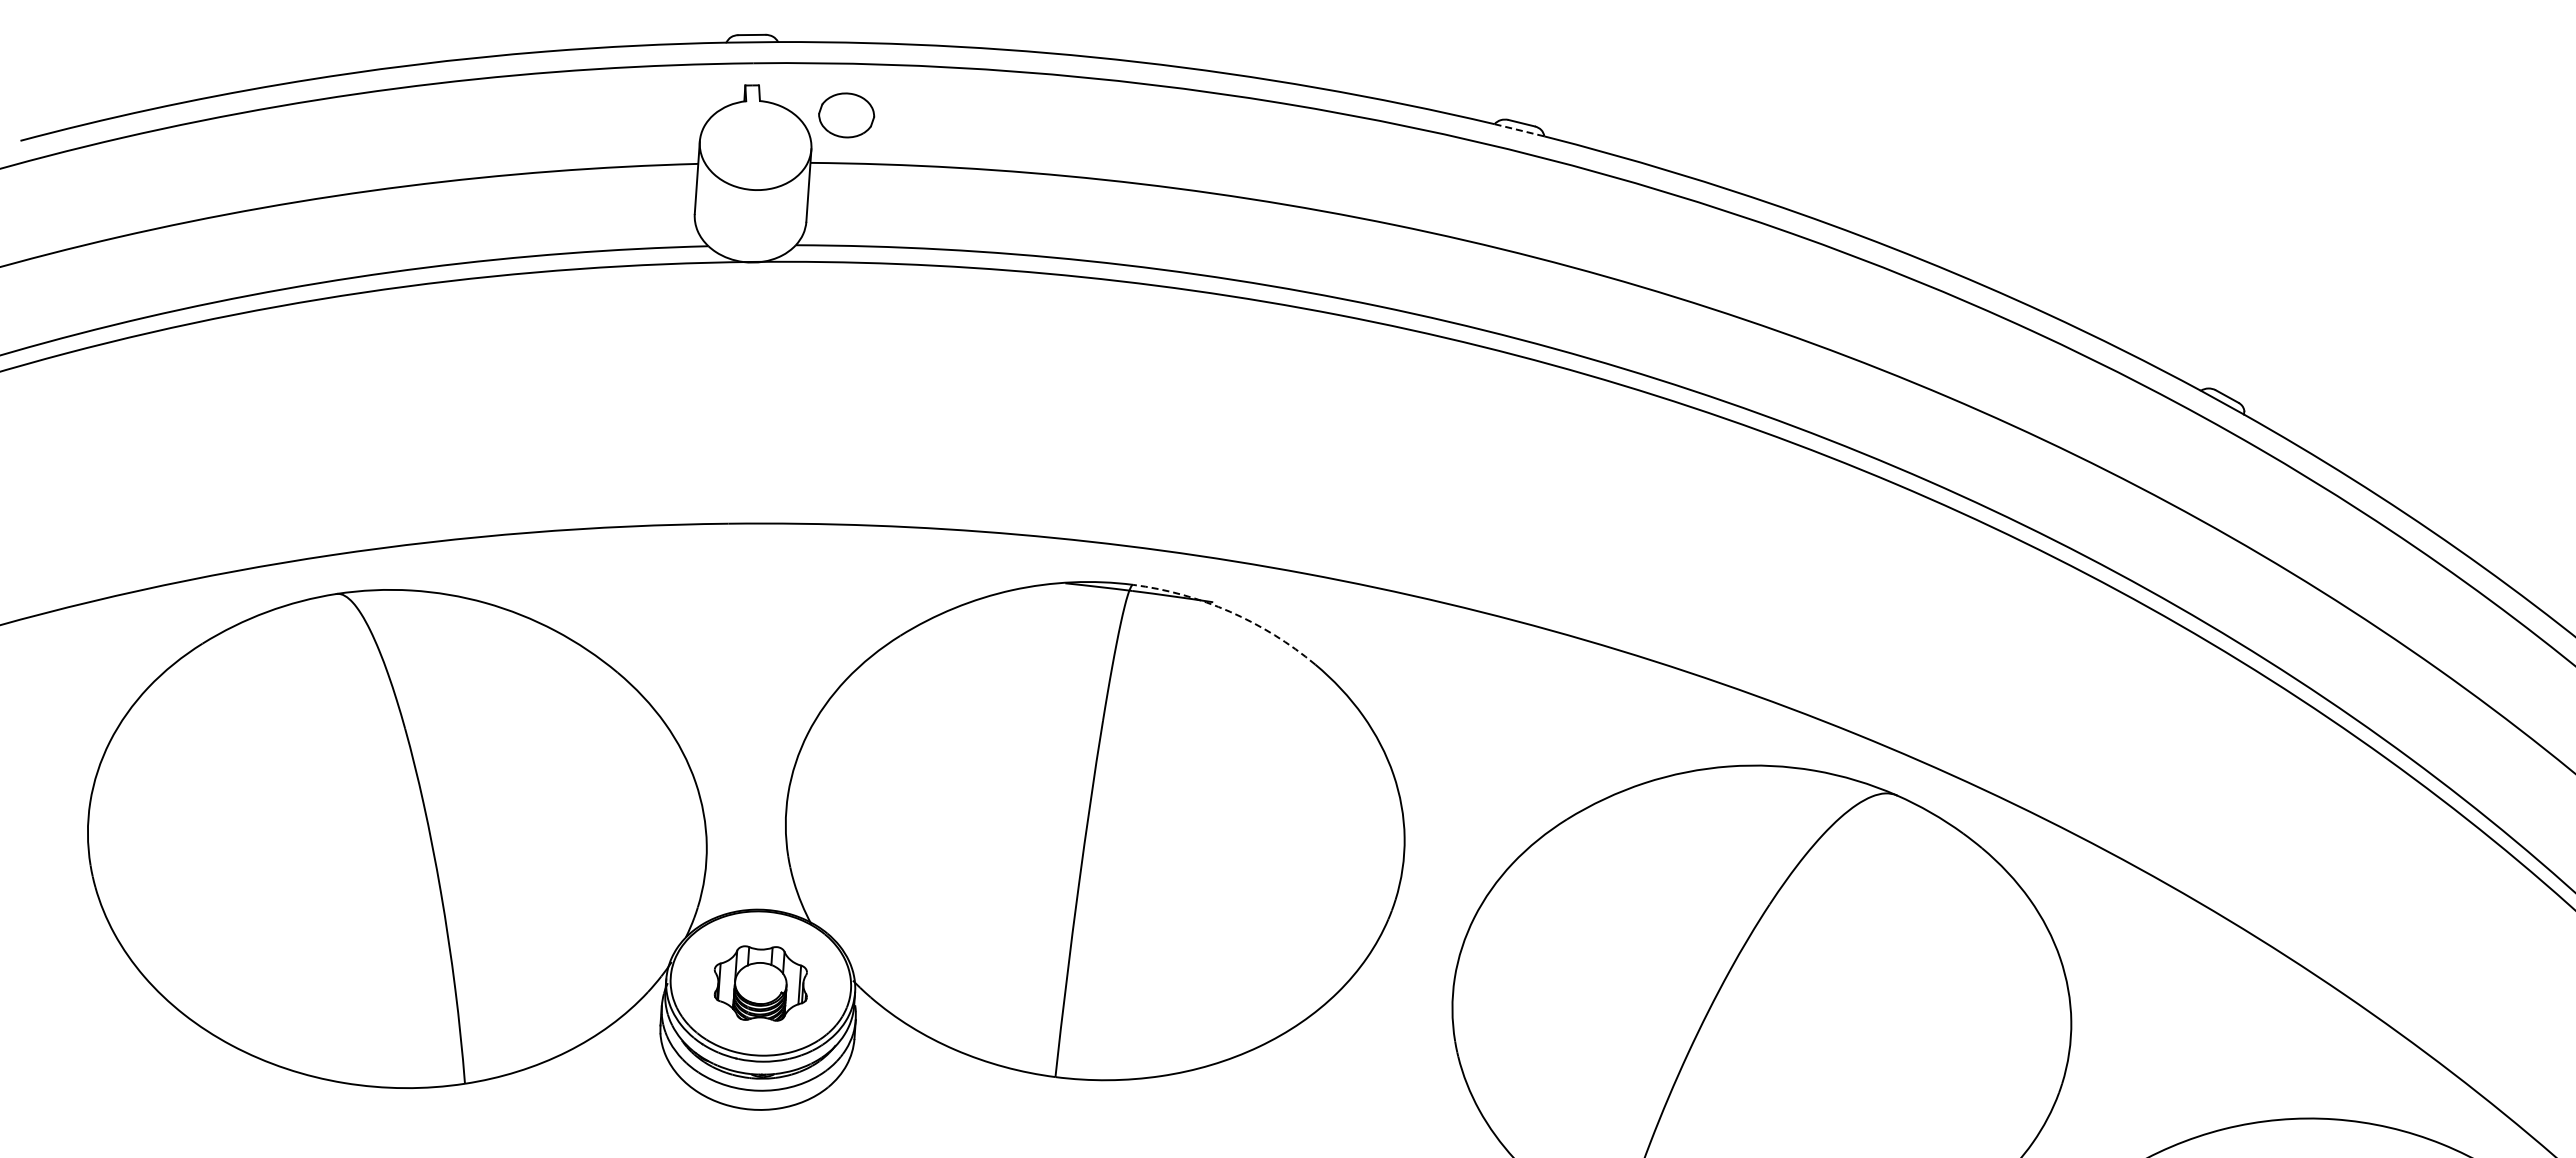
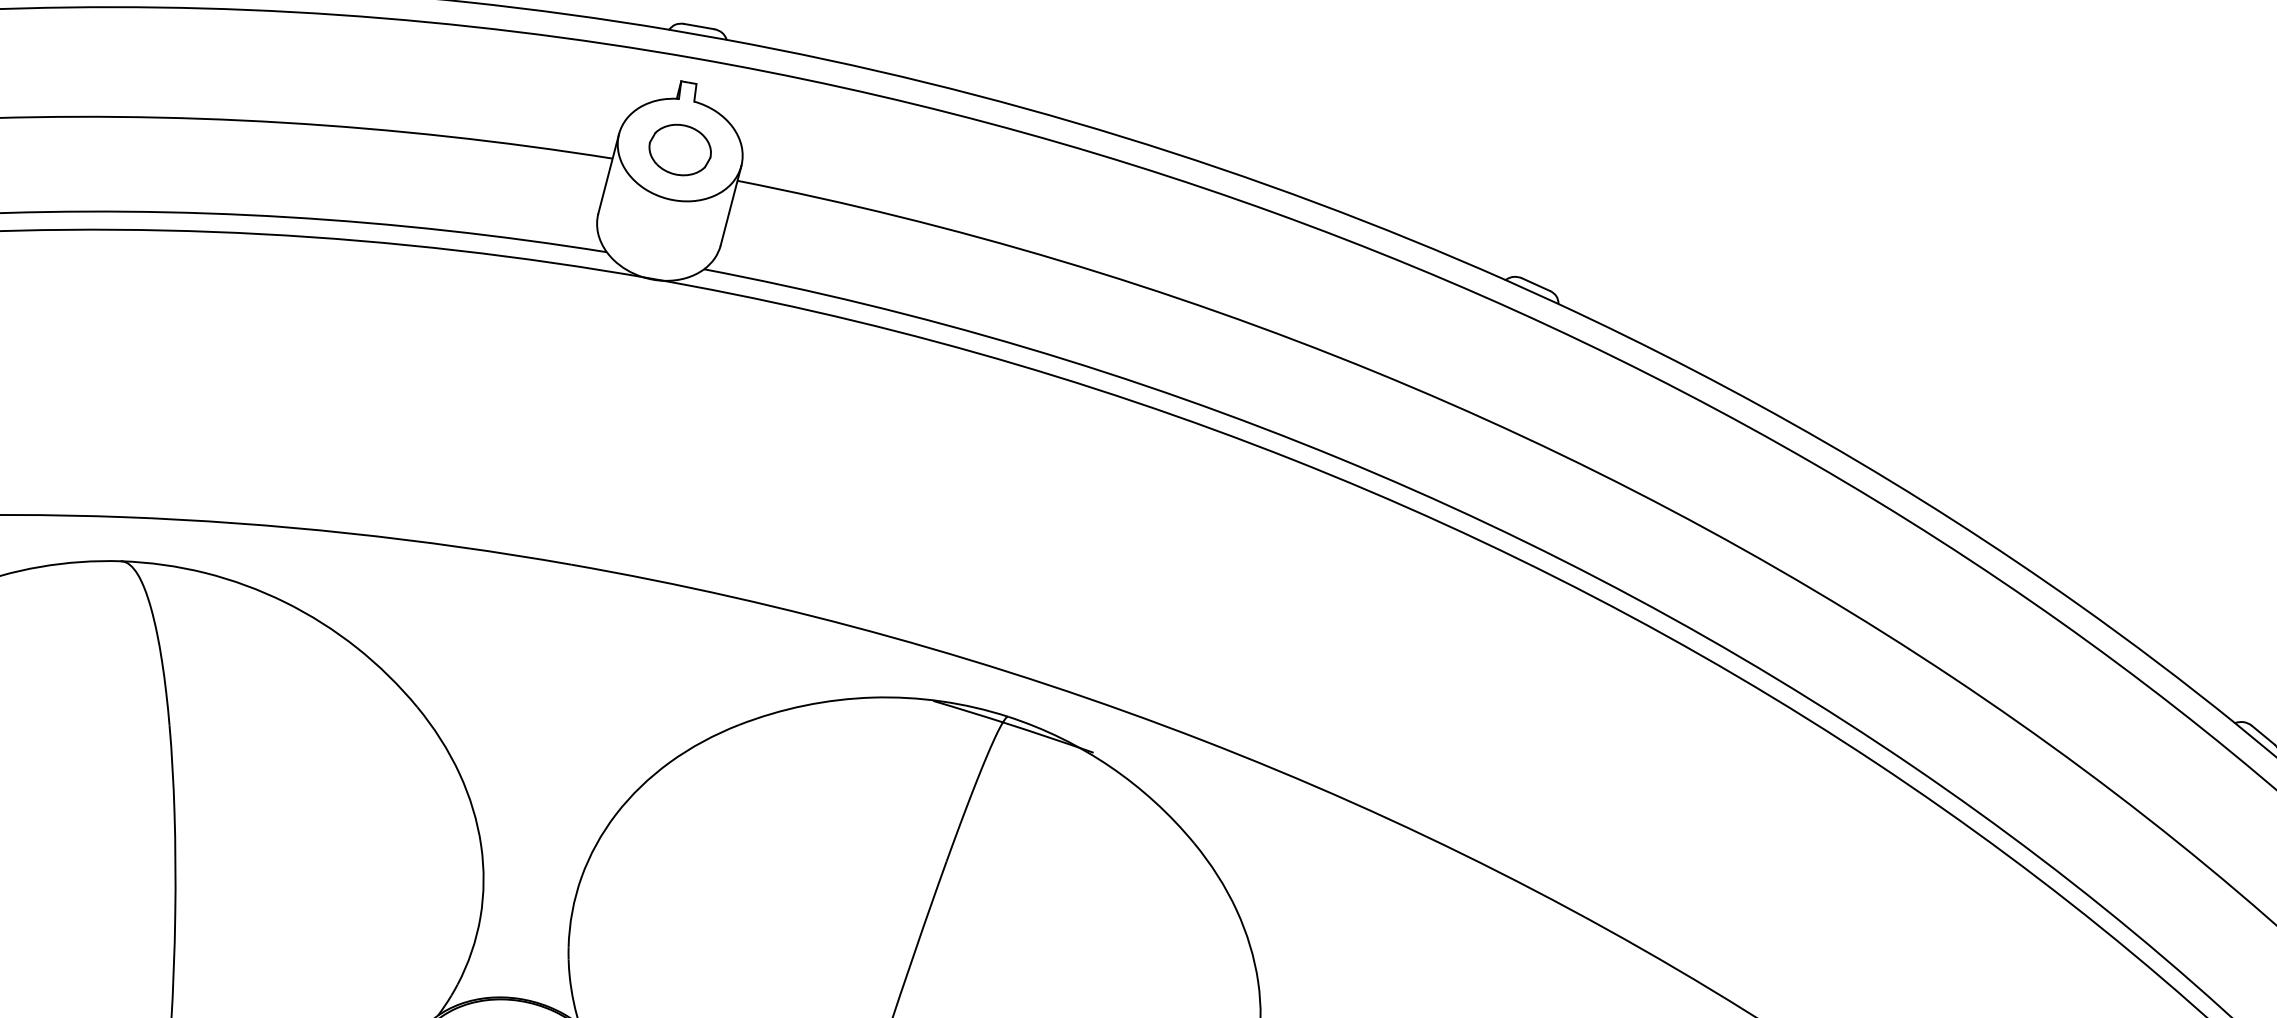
part: (846, 115) -> (680, 150), moved
line: (1519, 130) -> (1532, 292), dashed -> solid
arc: (1230, 611) -> (1110, 766), dashed -> solid

